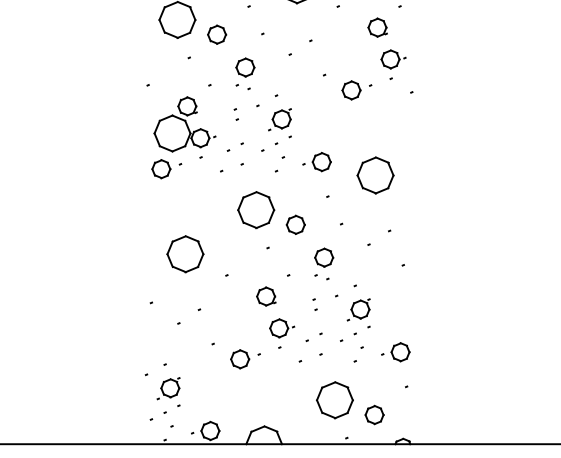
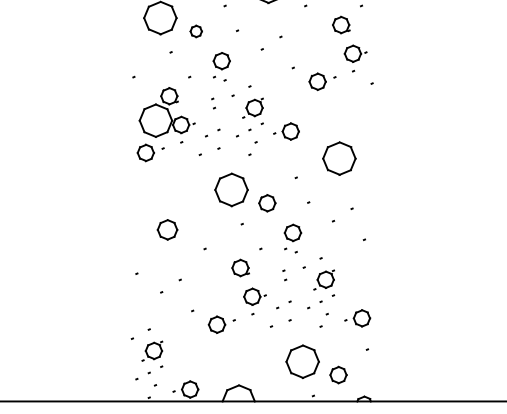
part: (217, 34) -> (196, 31), size x0.7
part: (317, 162) -> (286, 131), moved
part: (185, 253) -> (167, 229), size x0.6

